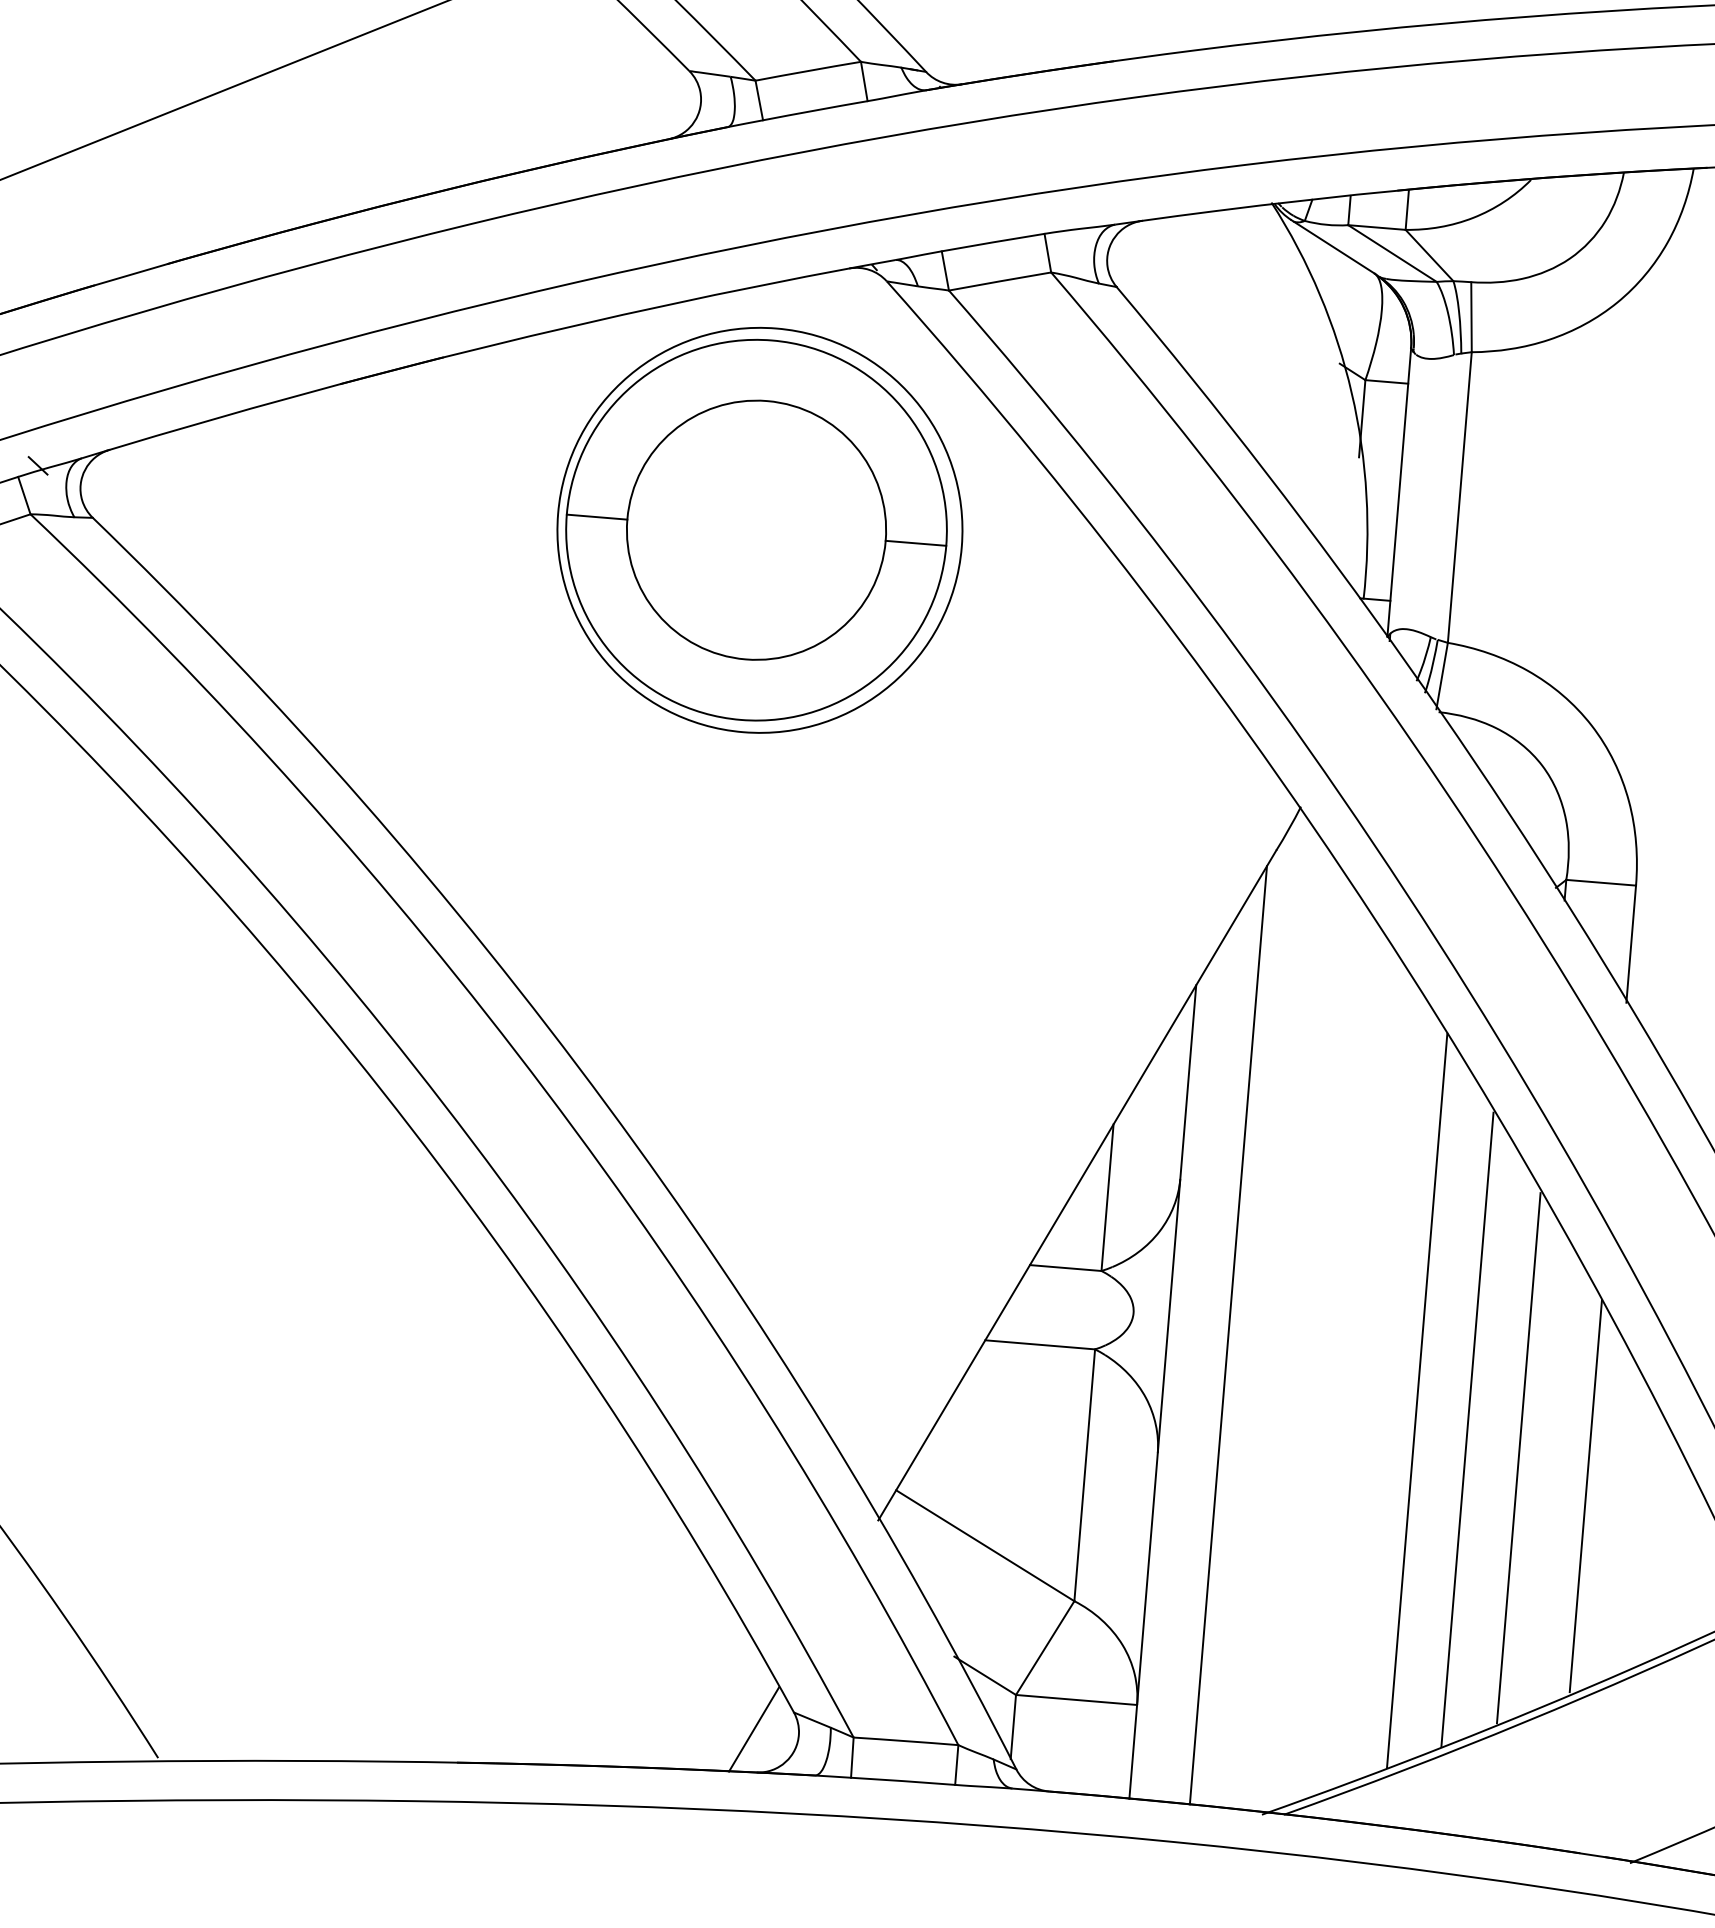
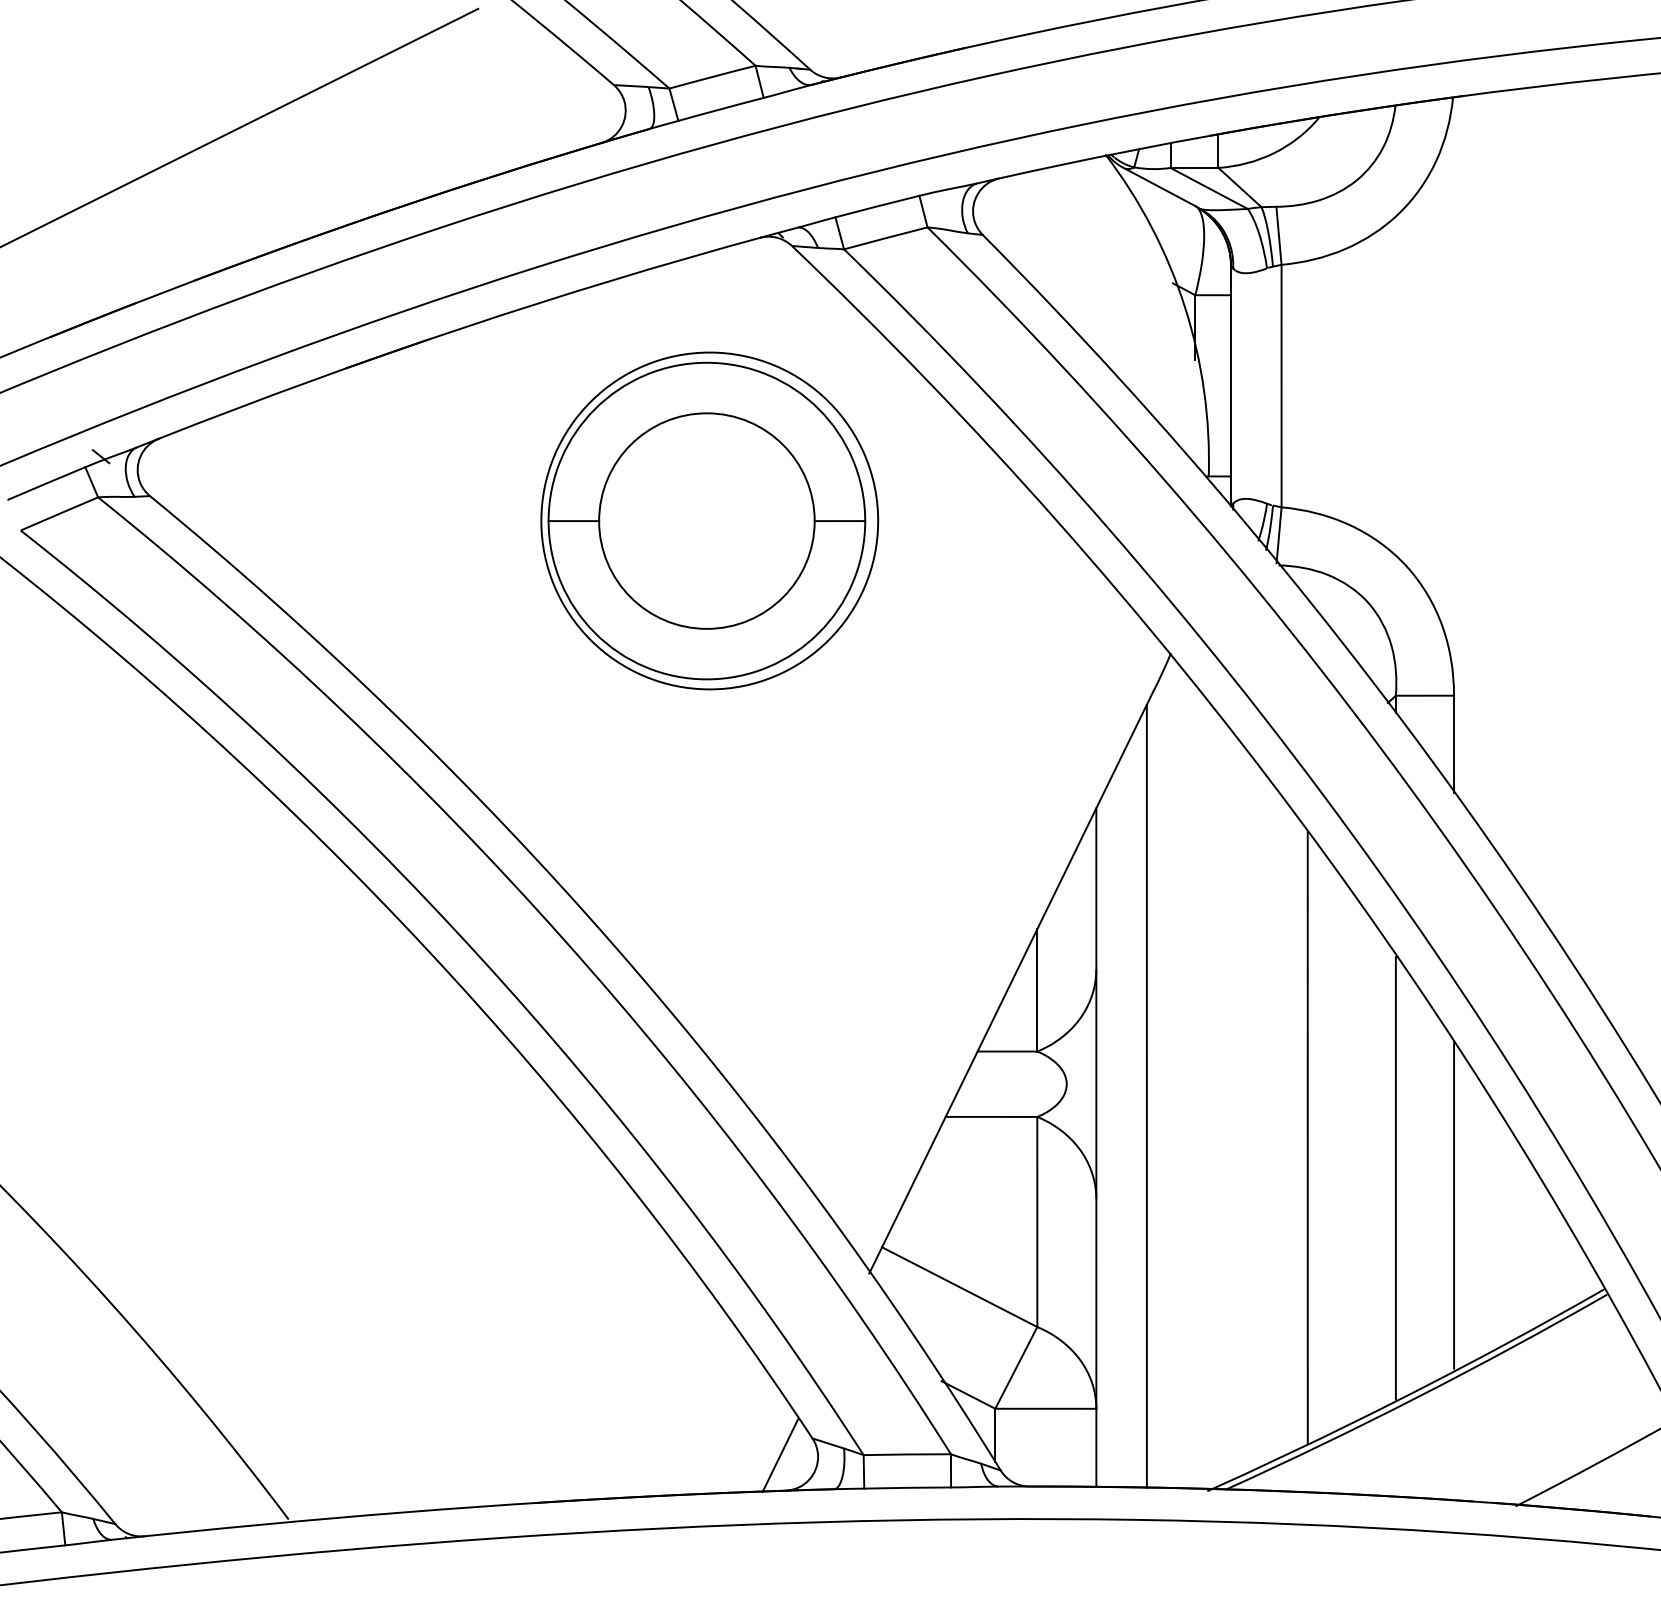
part: (759, 529) -> (709, 520), moved
line: (1467, 1428) -> (1351, 1157), removed

